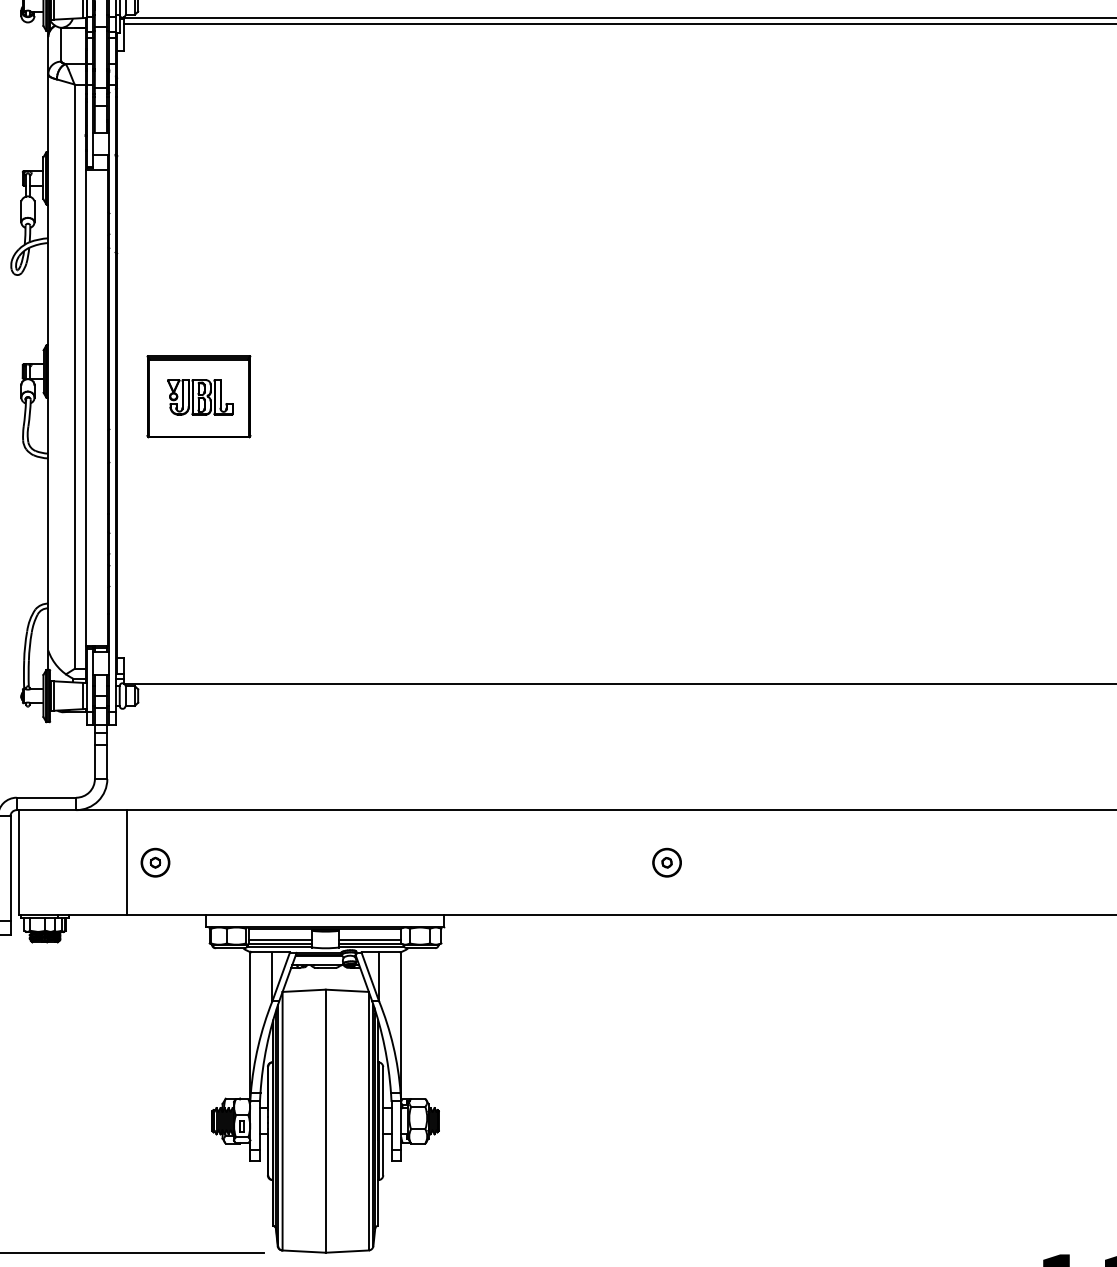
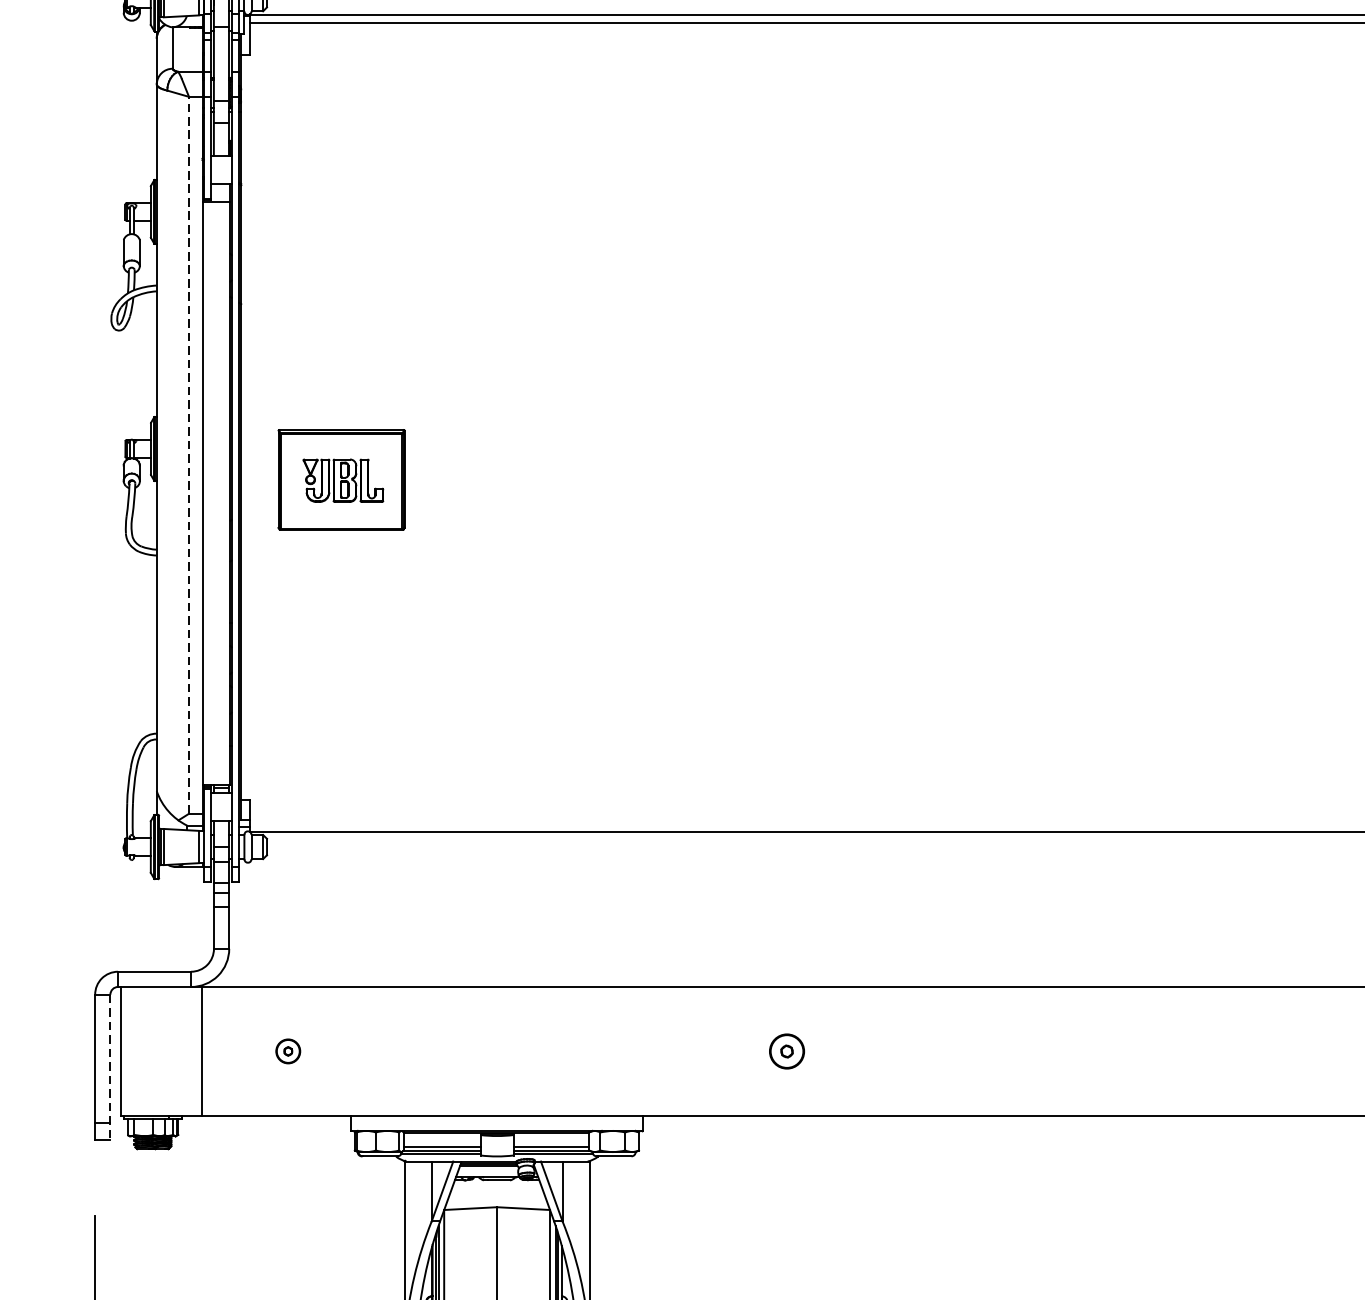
line: (74, 376) -> (188, 455), solid -> dashed
line: (126, 862) -> (202, 1051), moved
part: (155, 862) -> (288, 1051), size x0.7
part: (666, 862) -> (786, 1051), moved
line: (10, 875) -> (110, 1067), solid -> dashed

